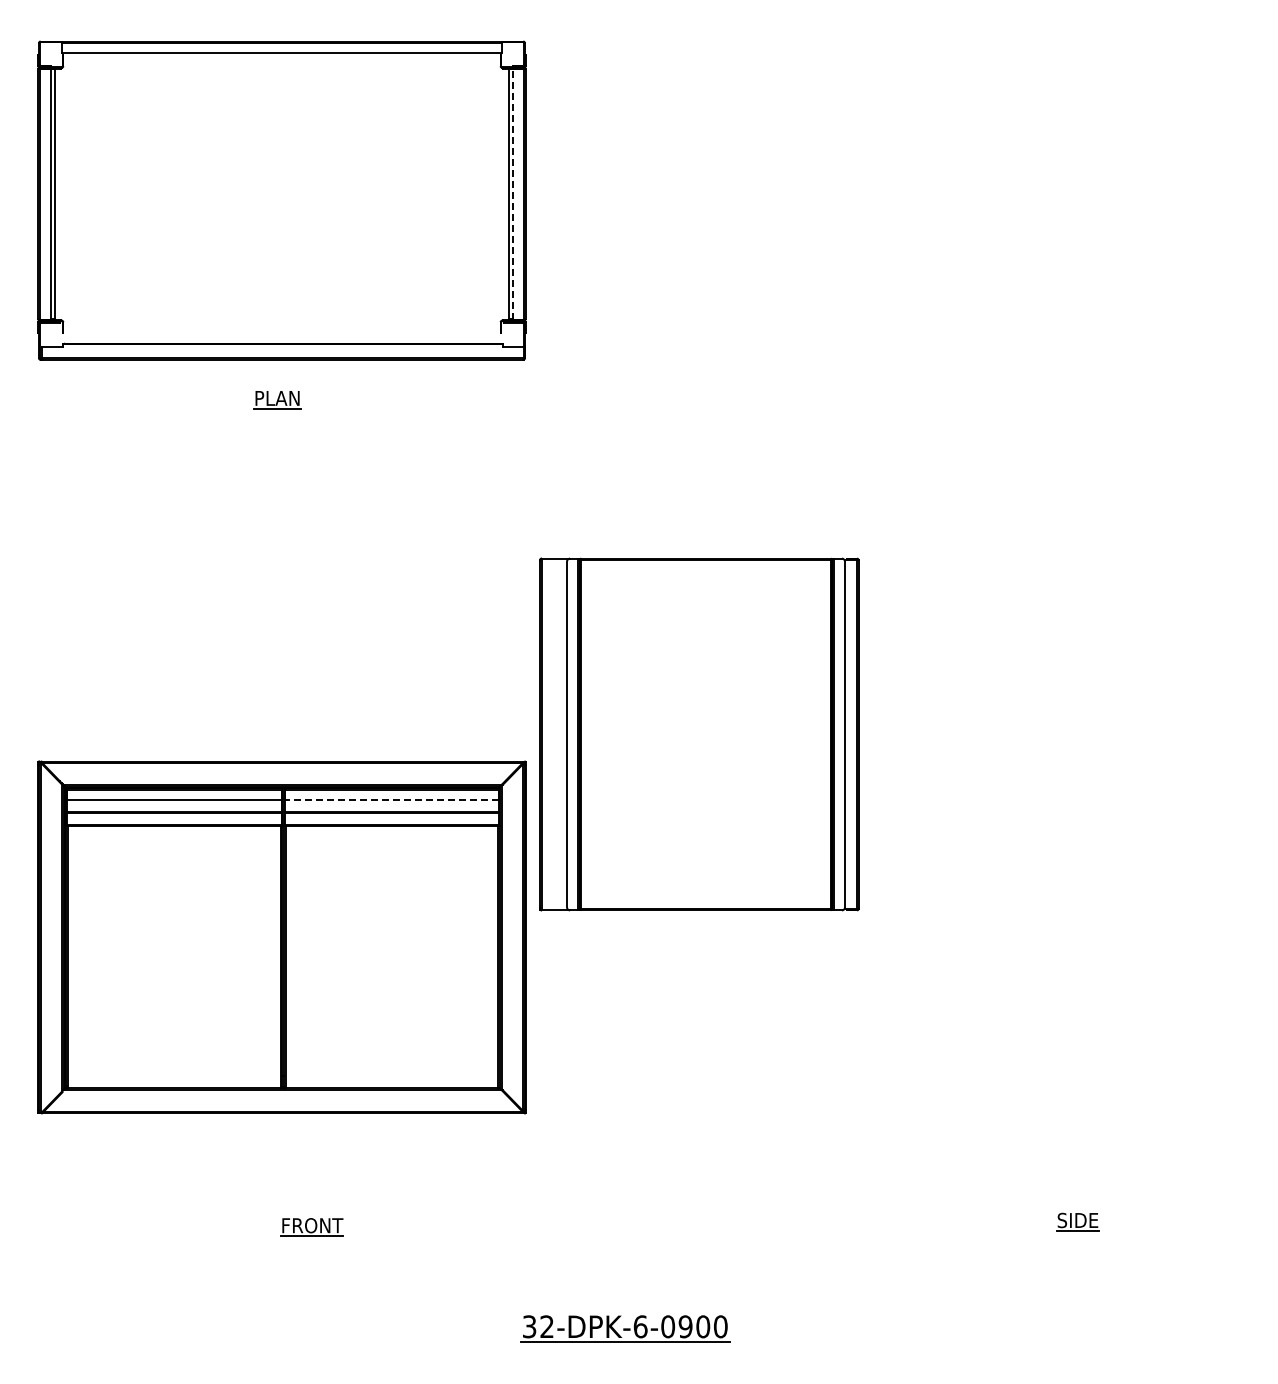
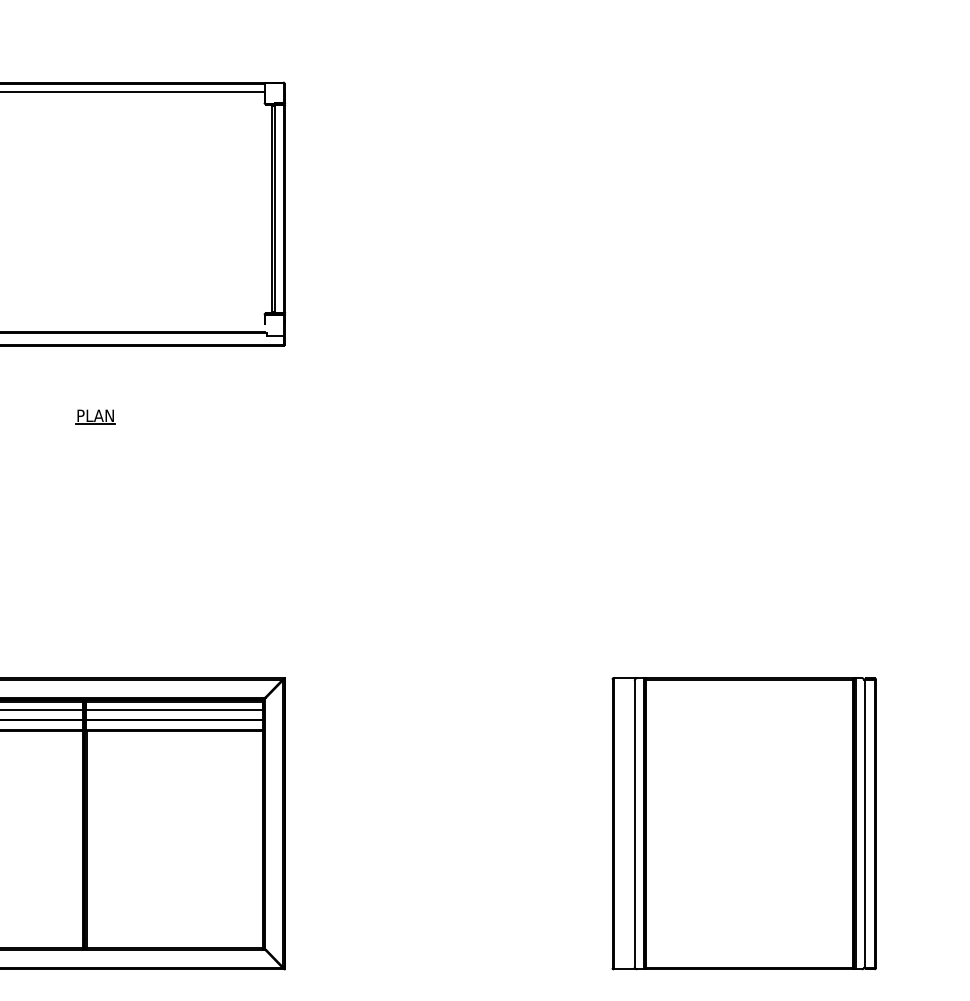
line: (513, 194) -> (275, 209), dashed -> solid
part: (277, 400) -> (95, 417), moved
part: (699, 734) -> (744, 823), moved
line: (391, 800) -> (174, 710), dashed -> solid

